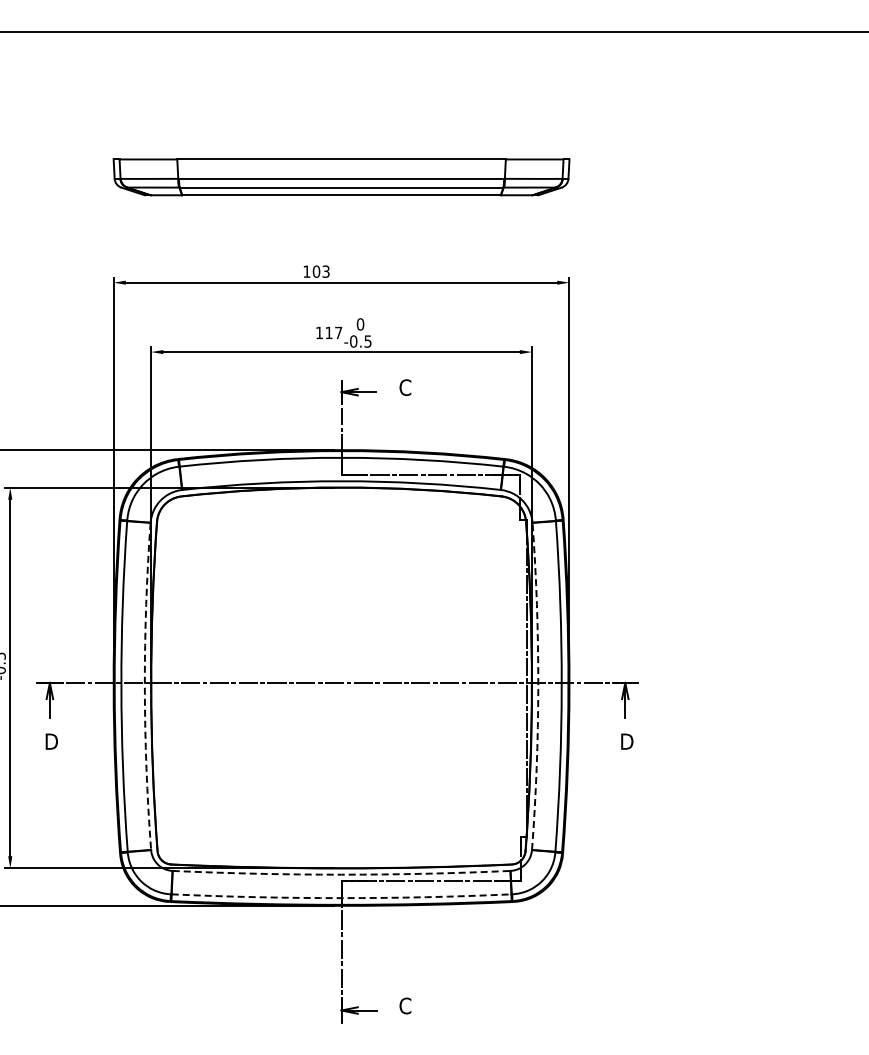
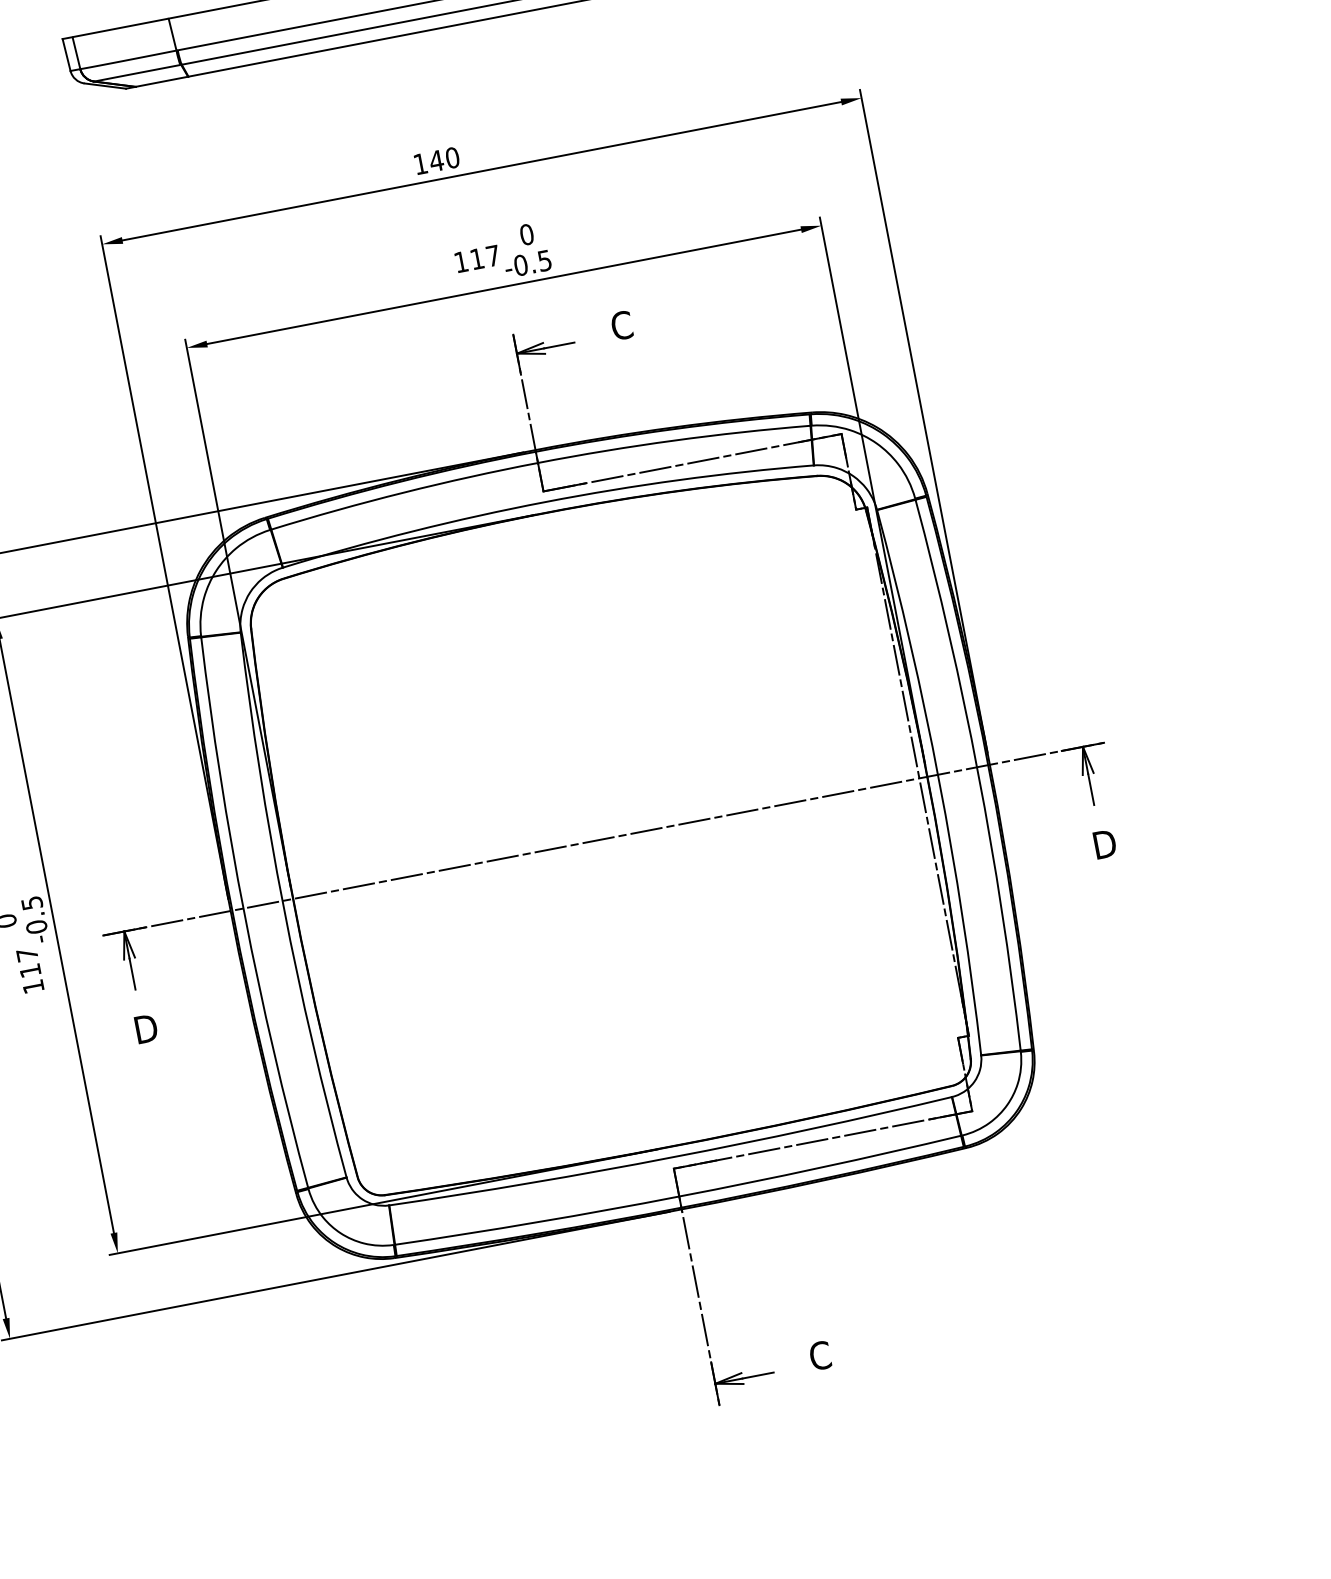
text: (320, 271) -> (443, 159), 103 -> 140
arc: (144, 686) -> (283, 907), dashed -> solid
arc: (538, 686) -> (939, 780), dashed -> solid
arc: (341, 874) -> (671, 1157), dashed -> solid
arc: (341, 898) -> (679, 1197), dashed -> solid

